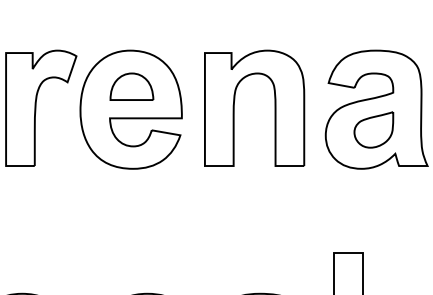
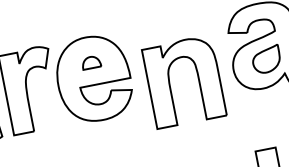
part: (131, 86) -> (90, 62), size x0.6
part: (234, 107) -> (170, 84), moved

